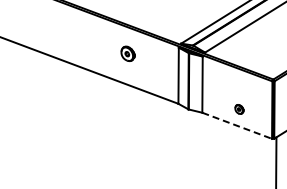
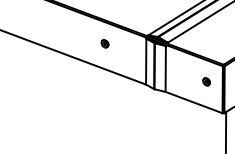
part: (128, 53) -> (105, 43), size x0.62
part: (239, 109) -> (206, 81), moved
line: (237, 125) -> (194, 102), dashed -> solid

